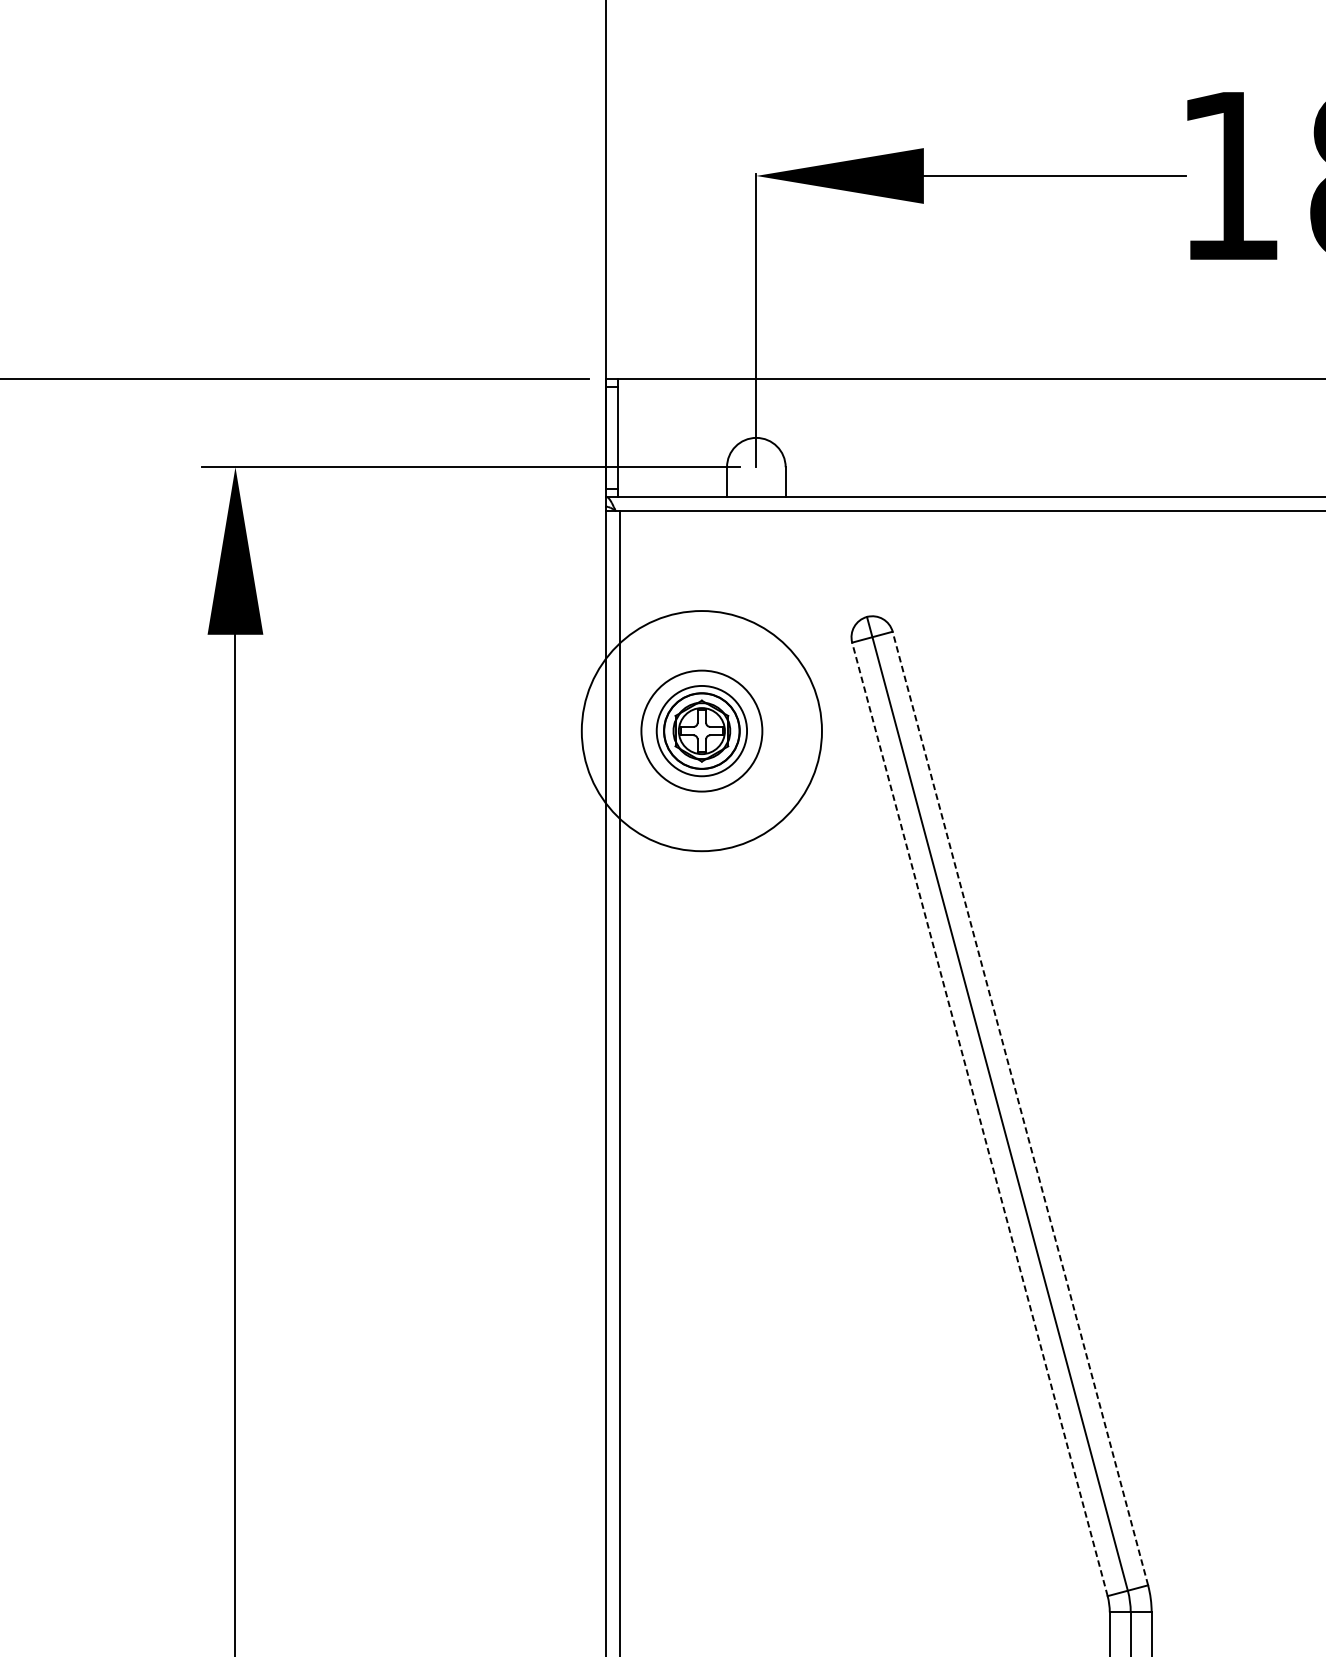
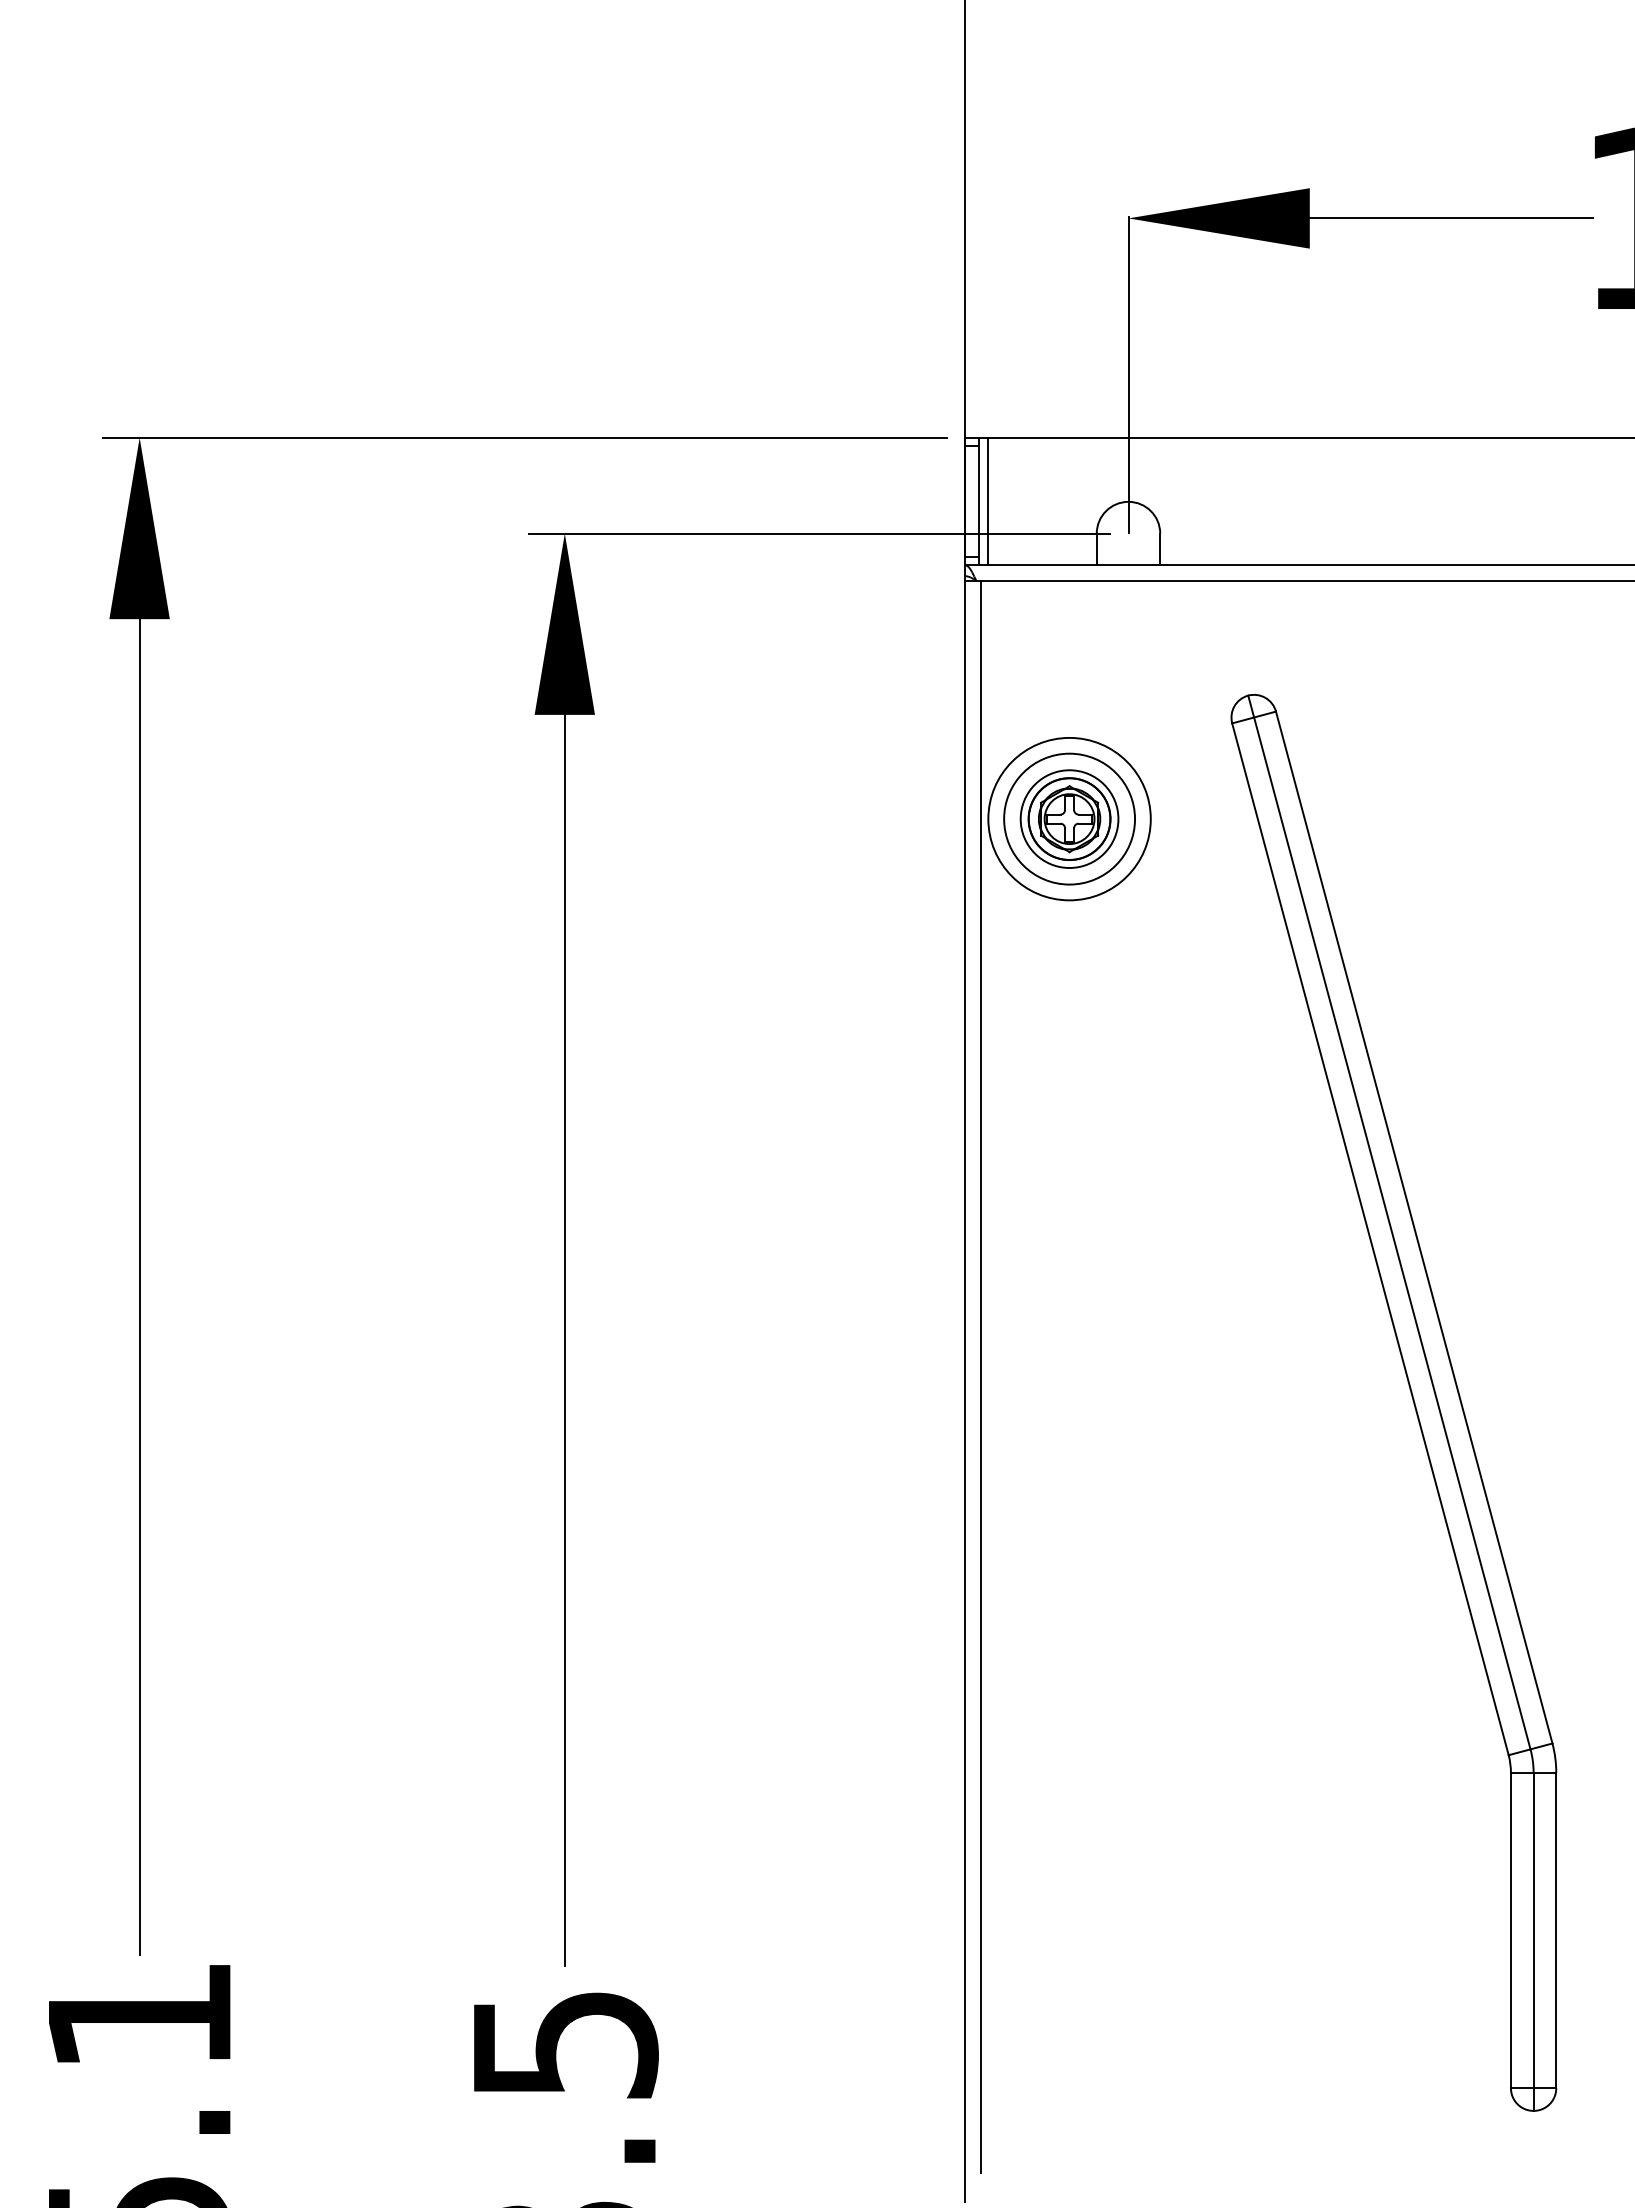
line: (626, 437) -> (987, 501), added
circle: (701, 730) -> (1069, 818), size x0.62
line: (1020, 1108) -> (1414, 1227), dashed -> solid
line: (979, 1118) -> (1370, 1238), dashed -> solid

